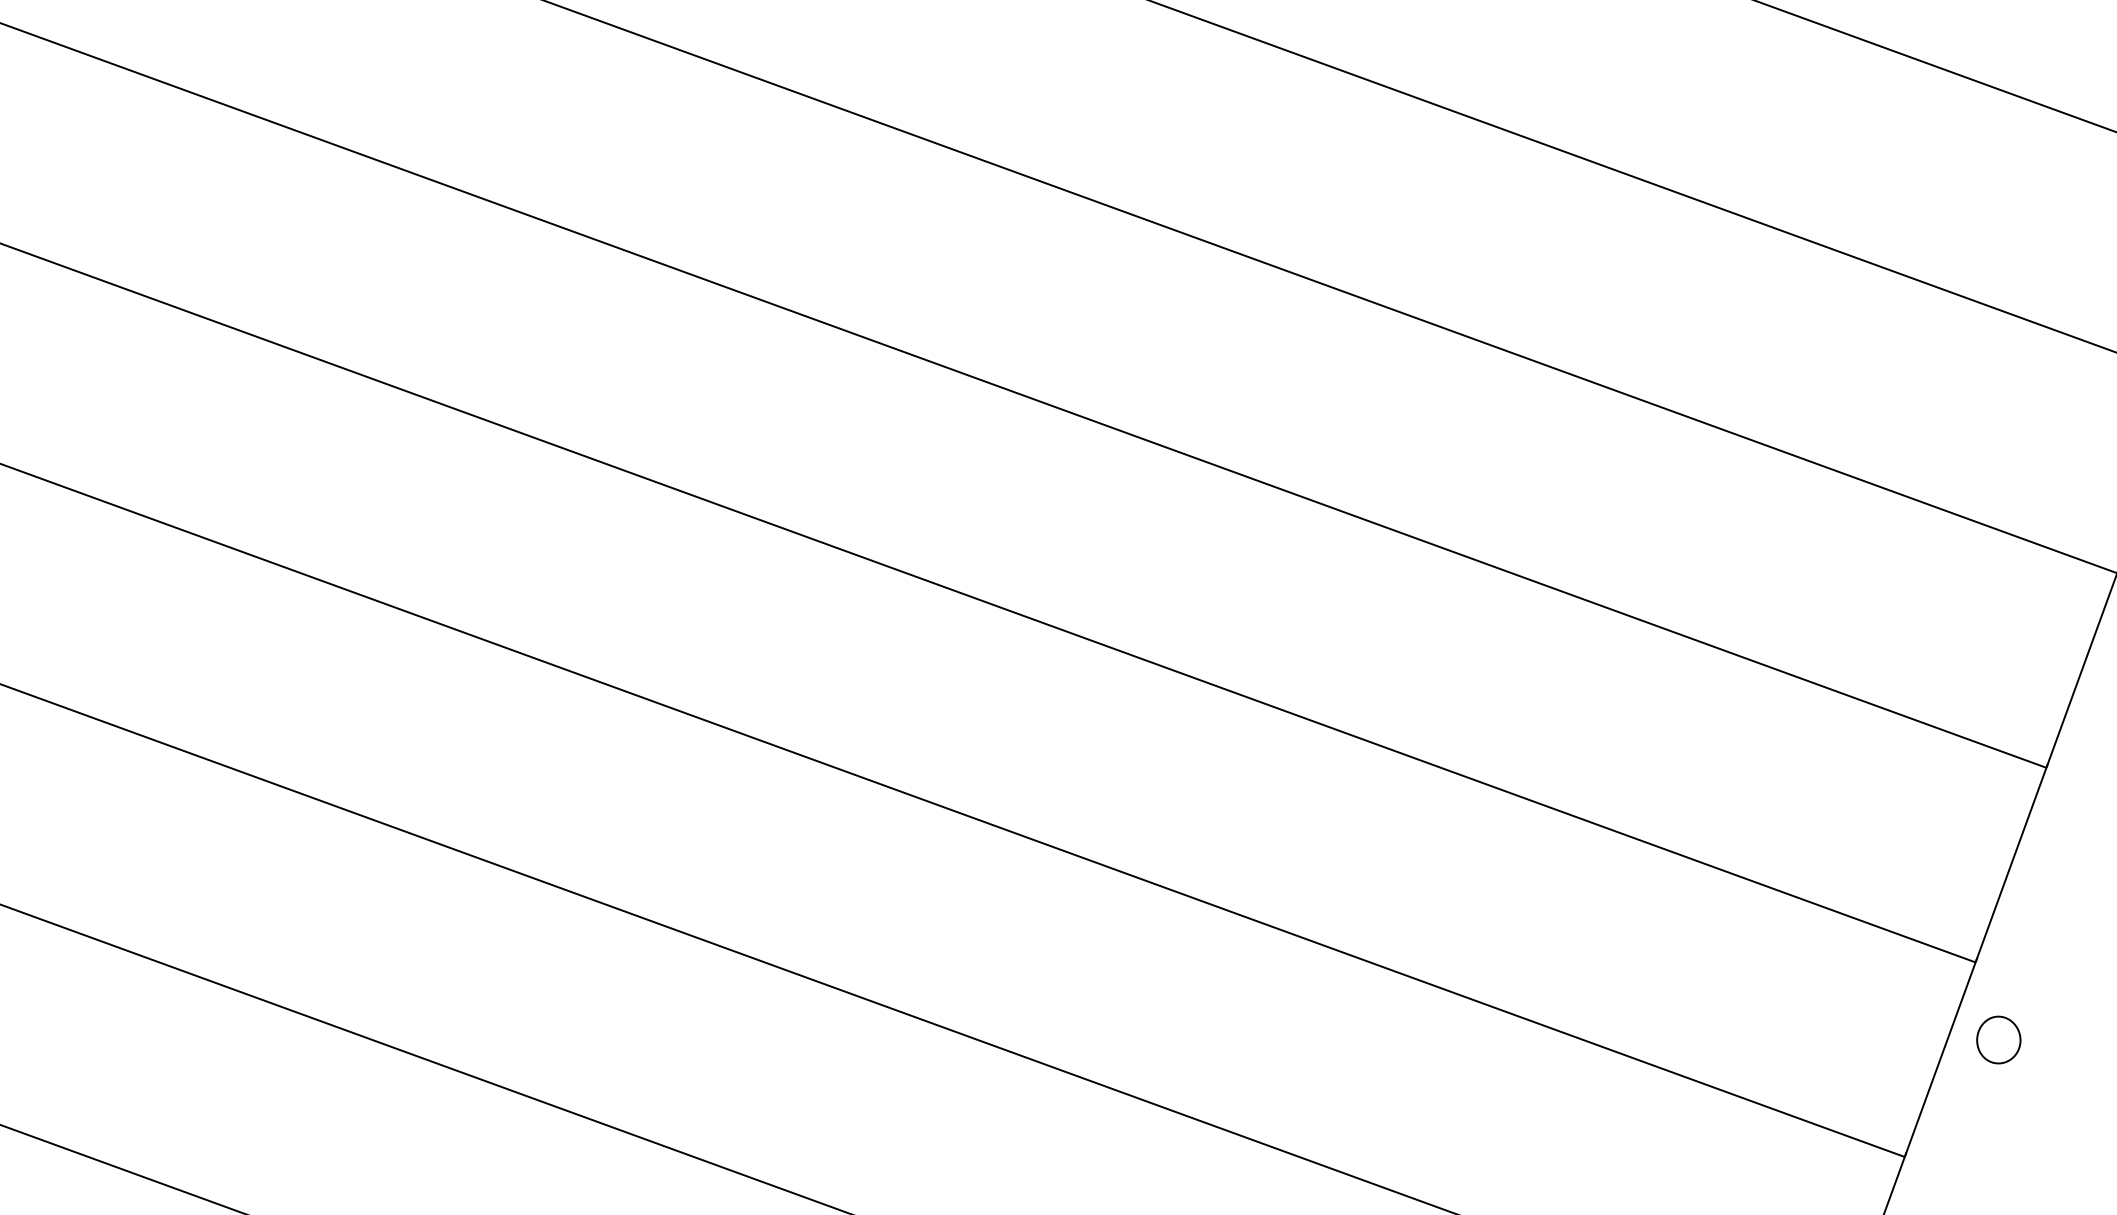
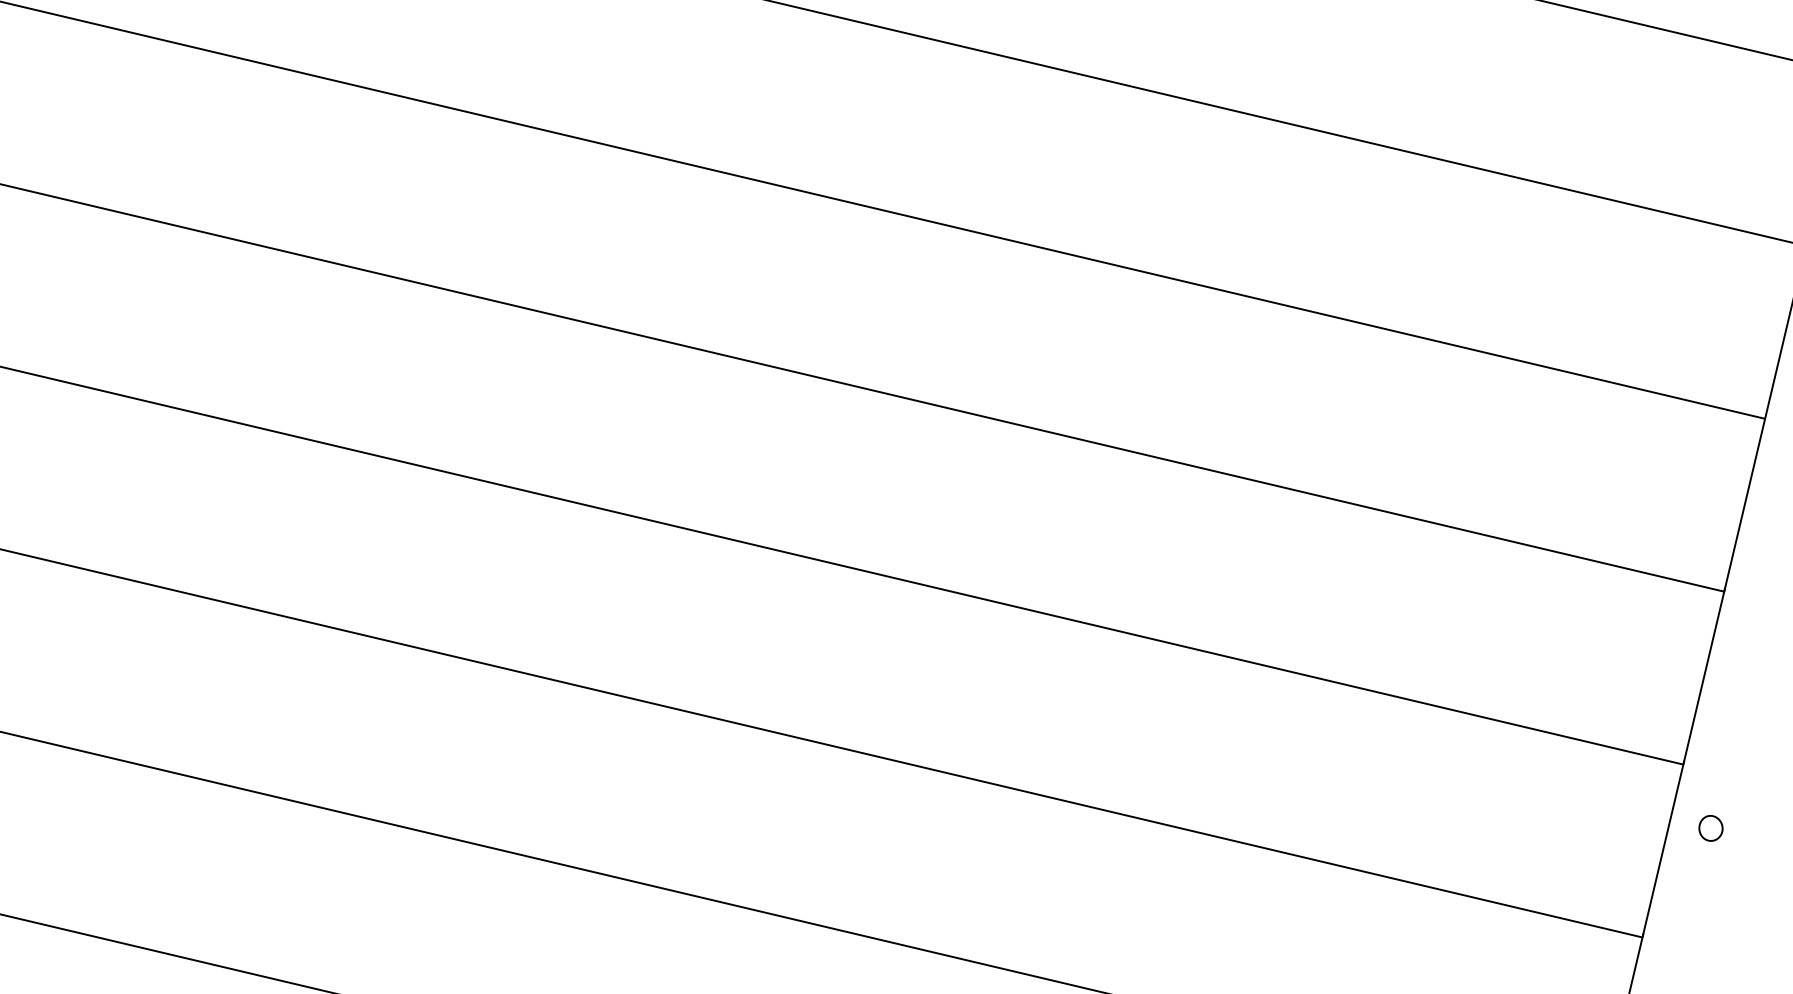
part: (1998, 1039) -> (1710, 827), size x0.62

